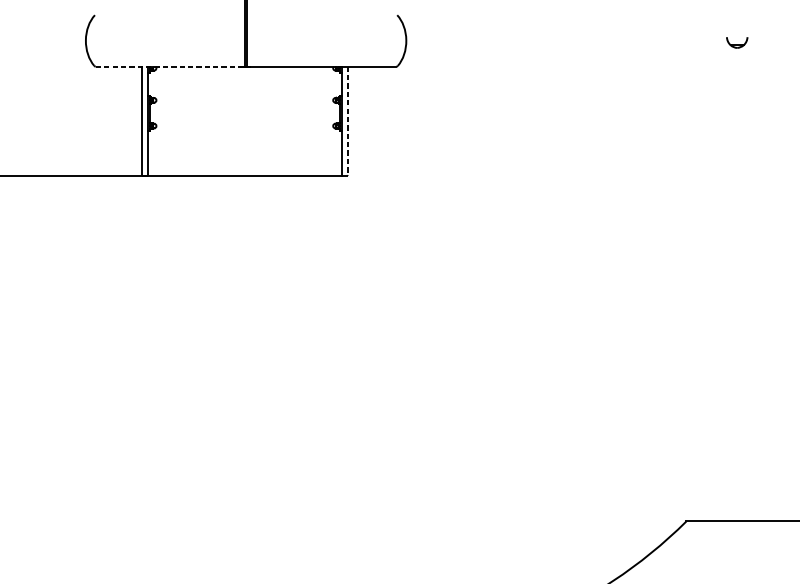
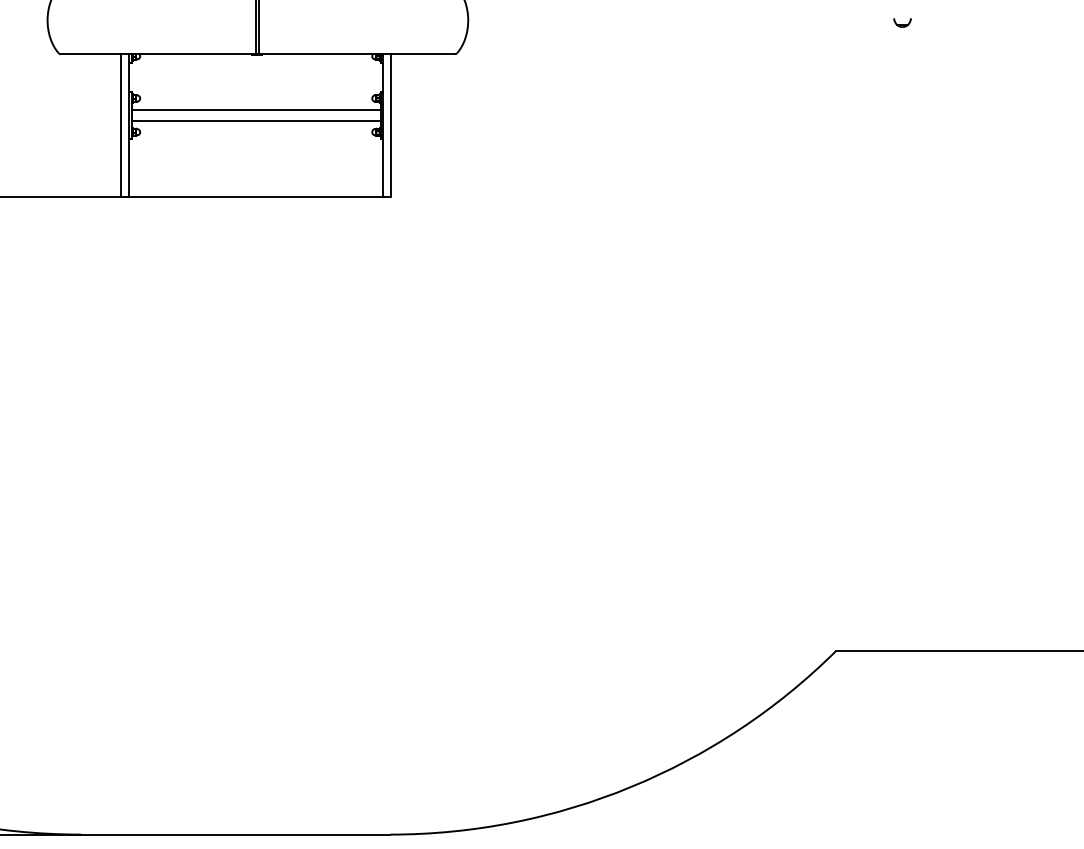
part: (737, 42) -> (902, 22), size x0.62
line: (170, 66) -> (158, 54), dashed -> solid
line: (244, 108) -> (255, 109), added
line: (244, 117) -> (255, 121), added
line: (347, 120) -> (391, 125), dashed -> solid

